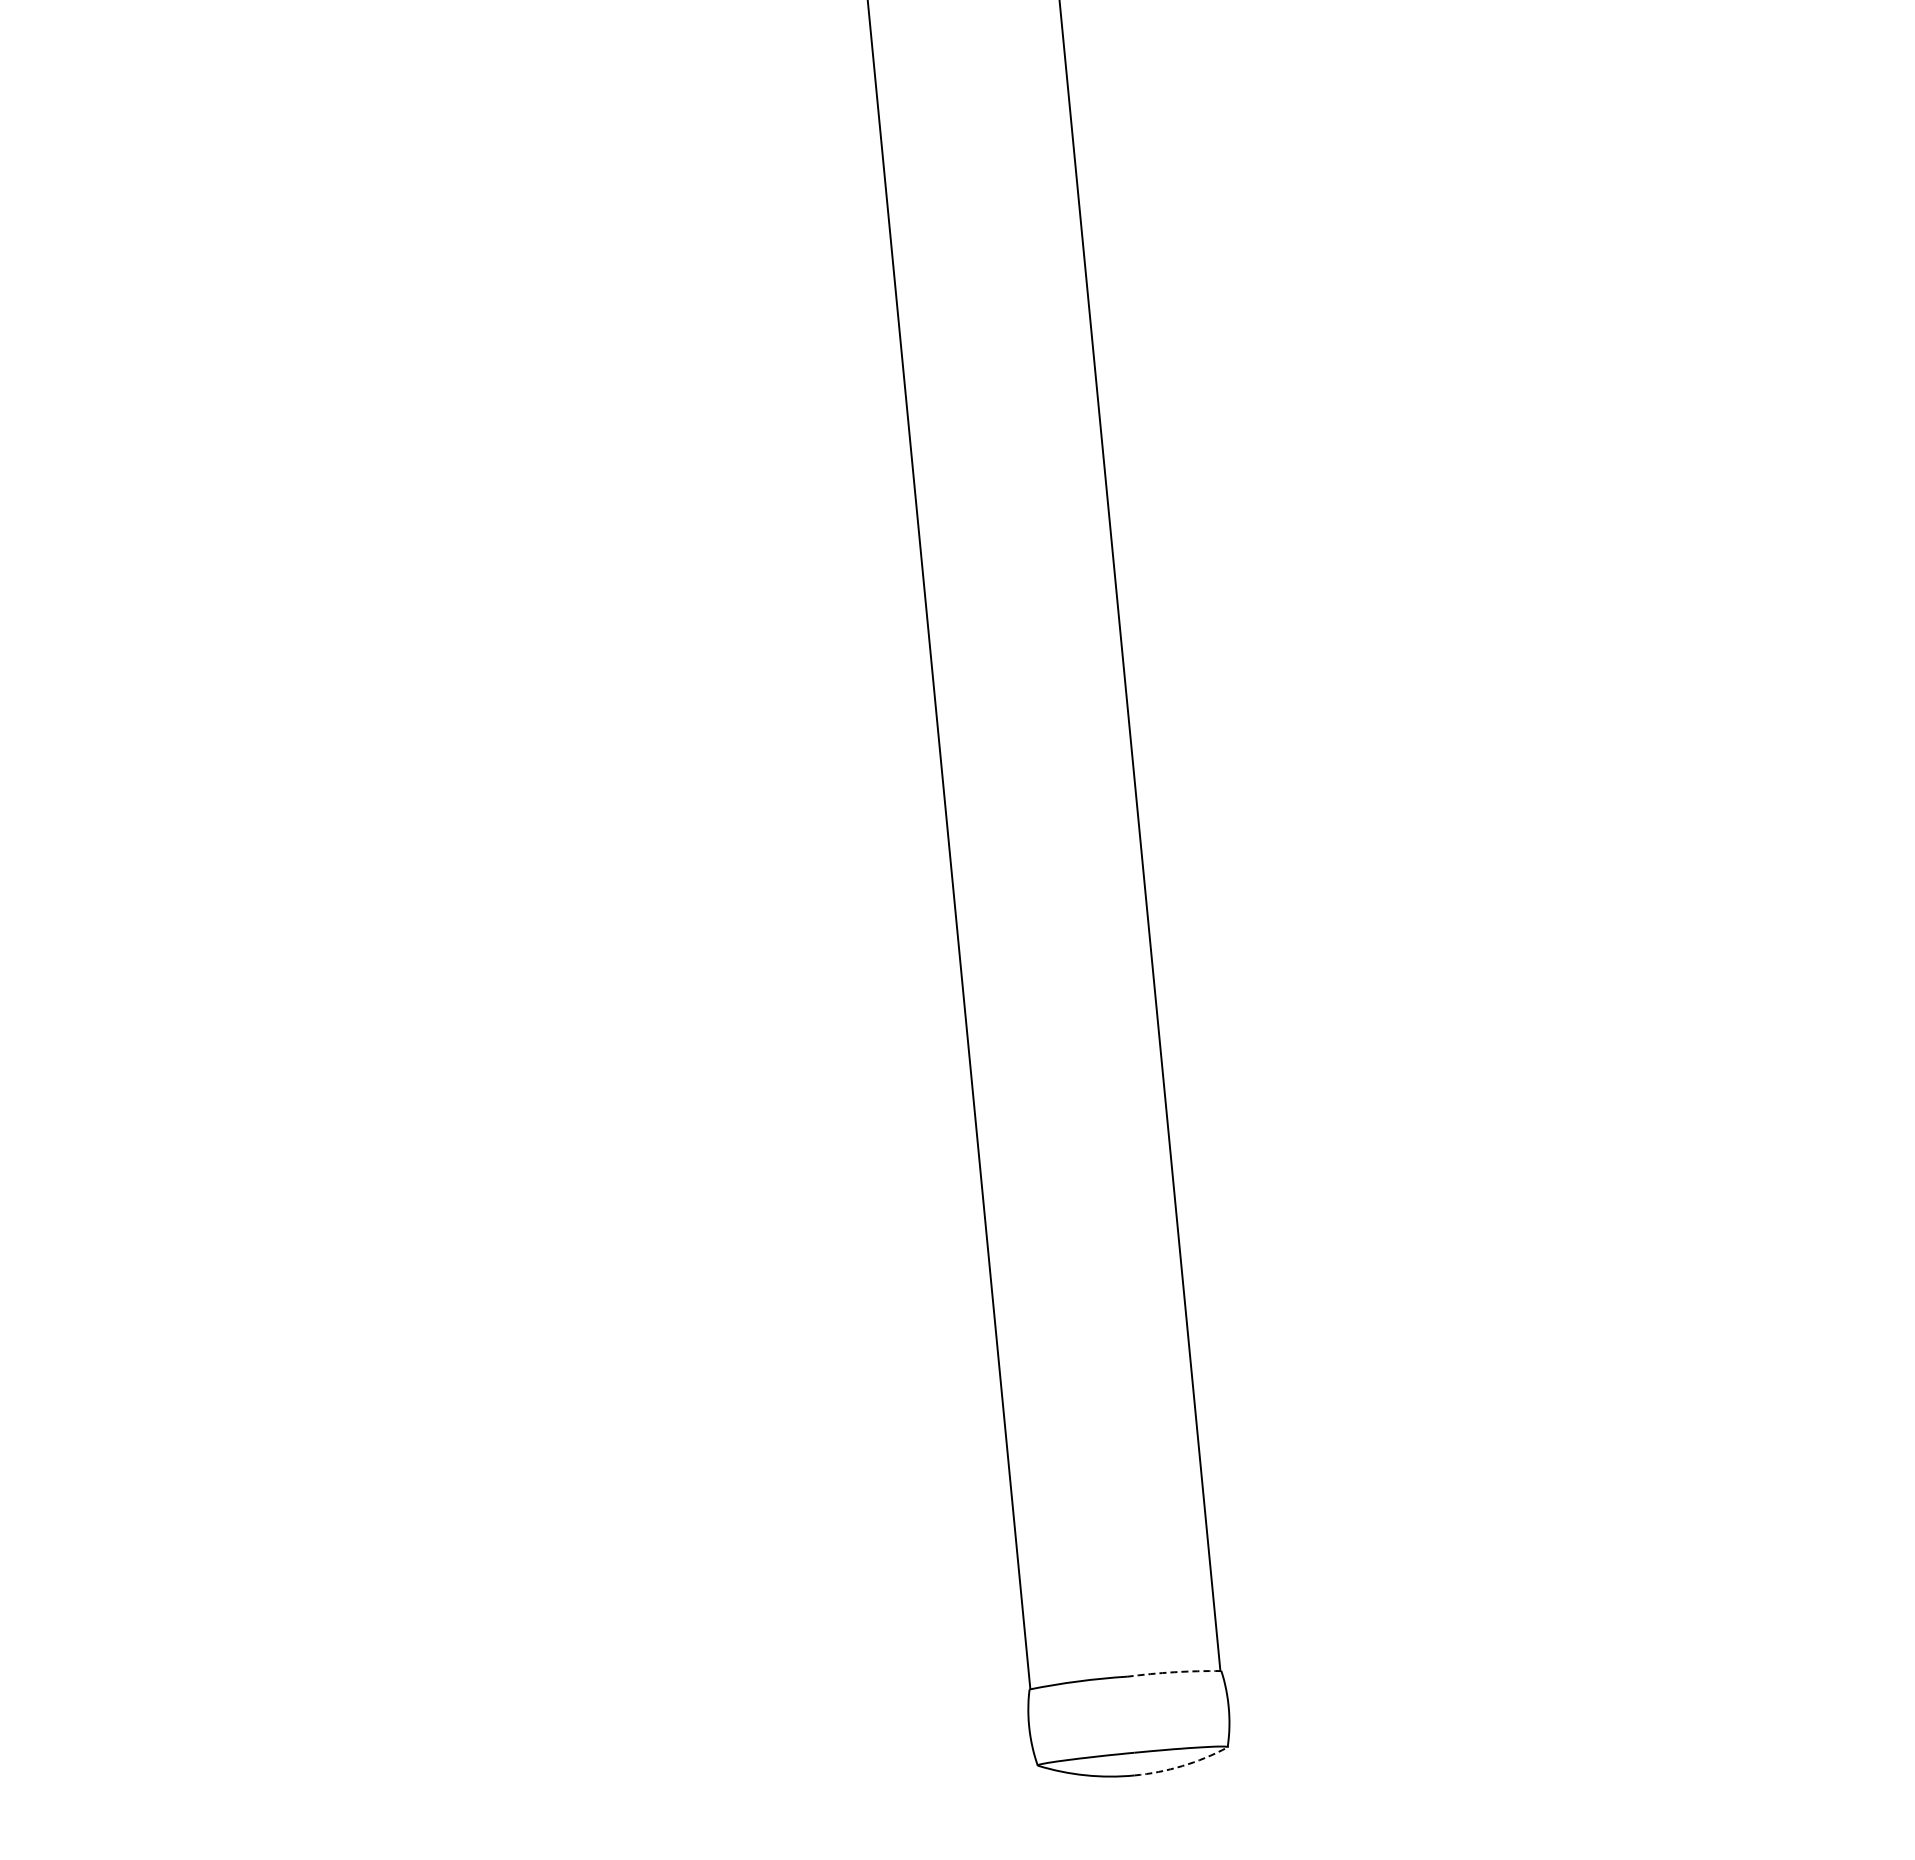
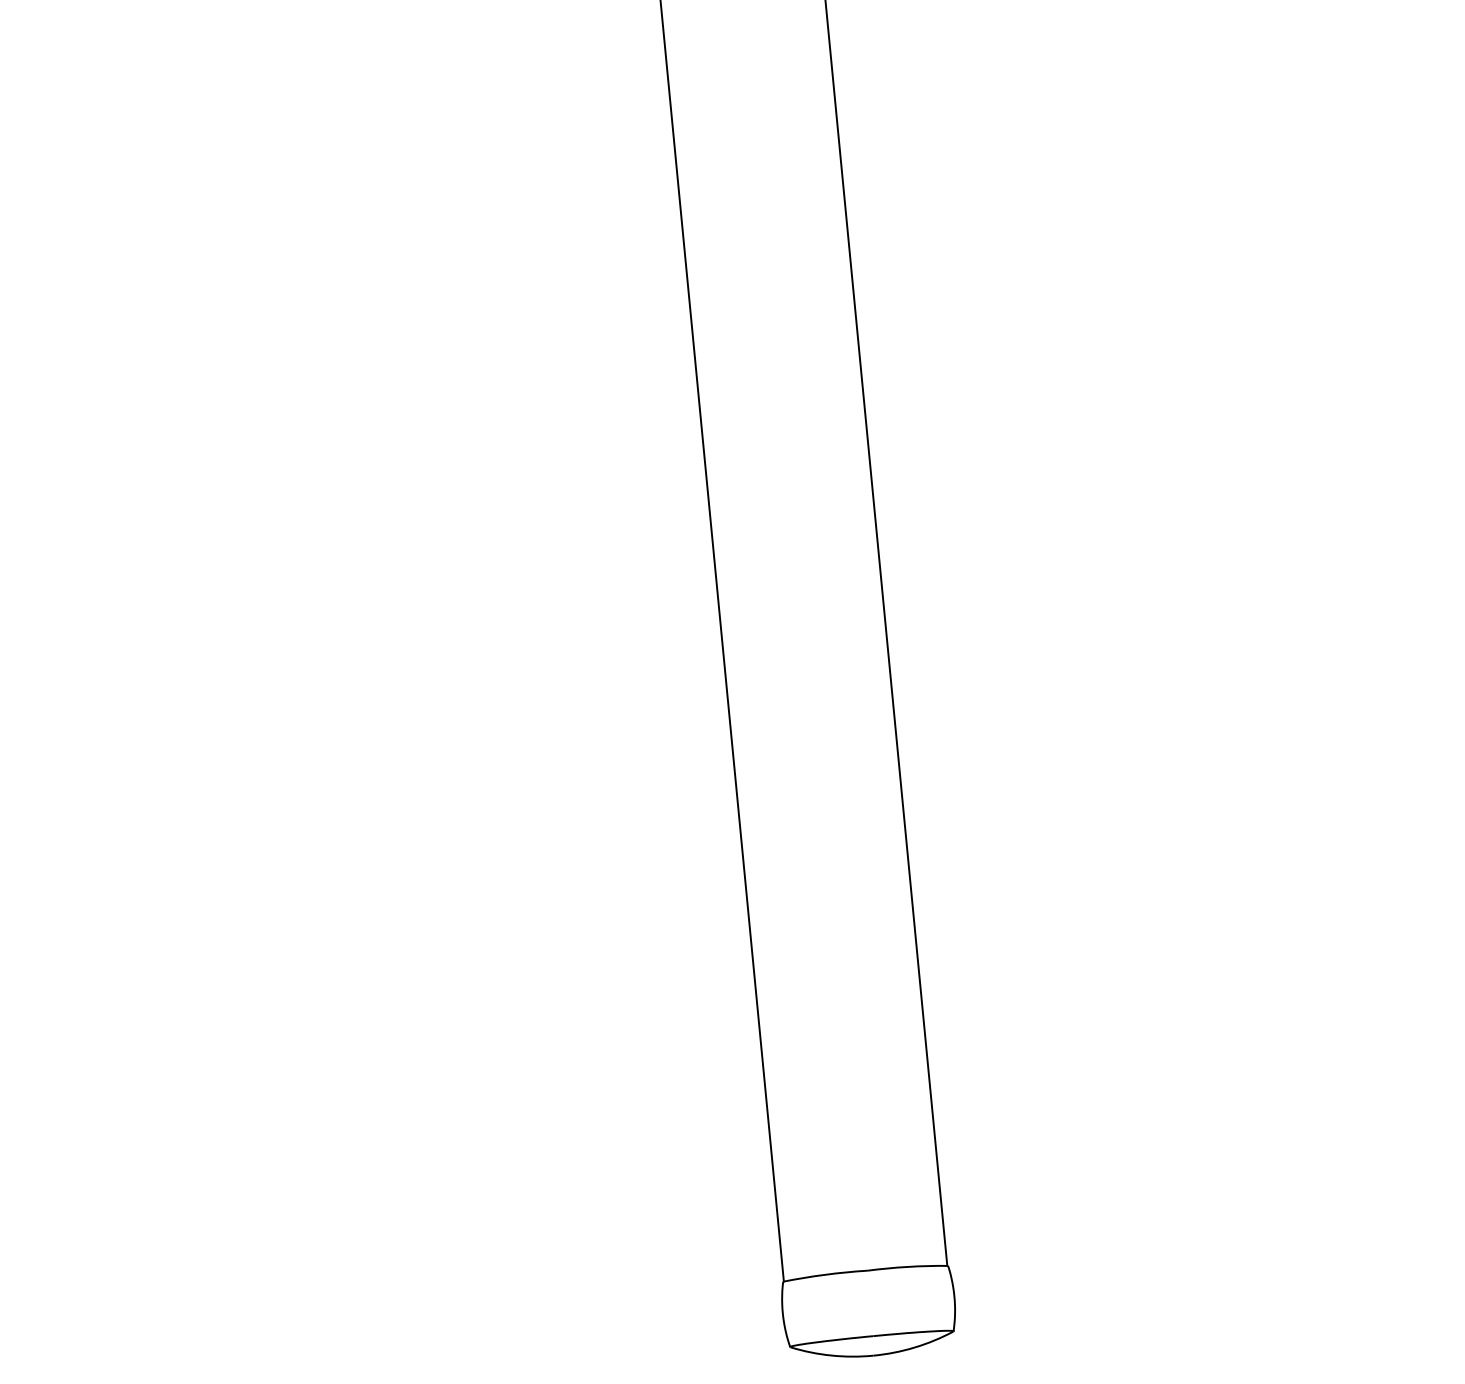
arc: (1174, 1672) -> (907, 1267), dashed -> solid
arc: (1182, 1766) -> (914, 1347), dashed -> solid

